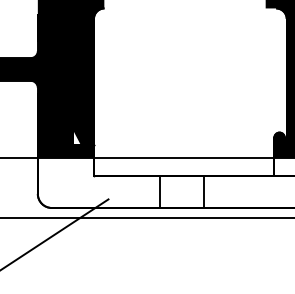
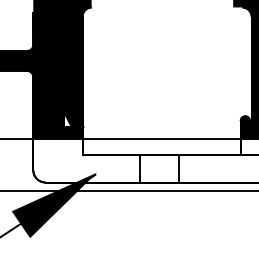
fill: (62, 234) -> (54, 205), added

